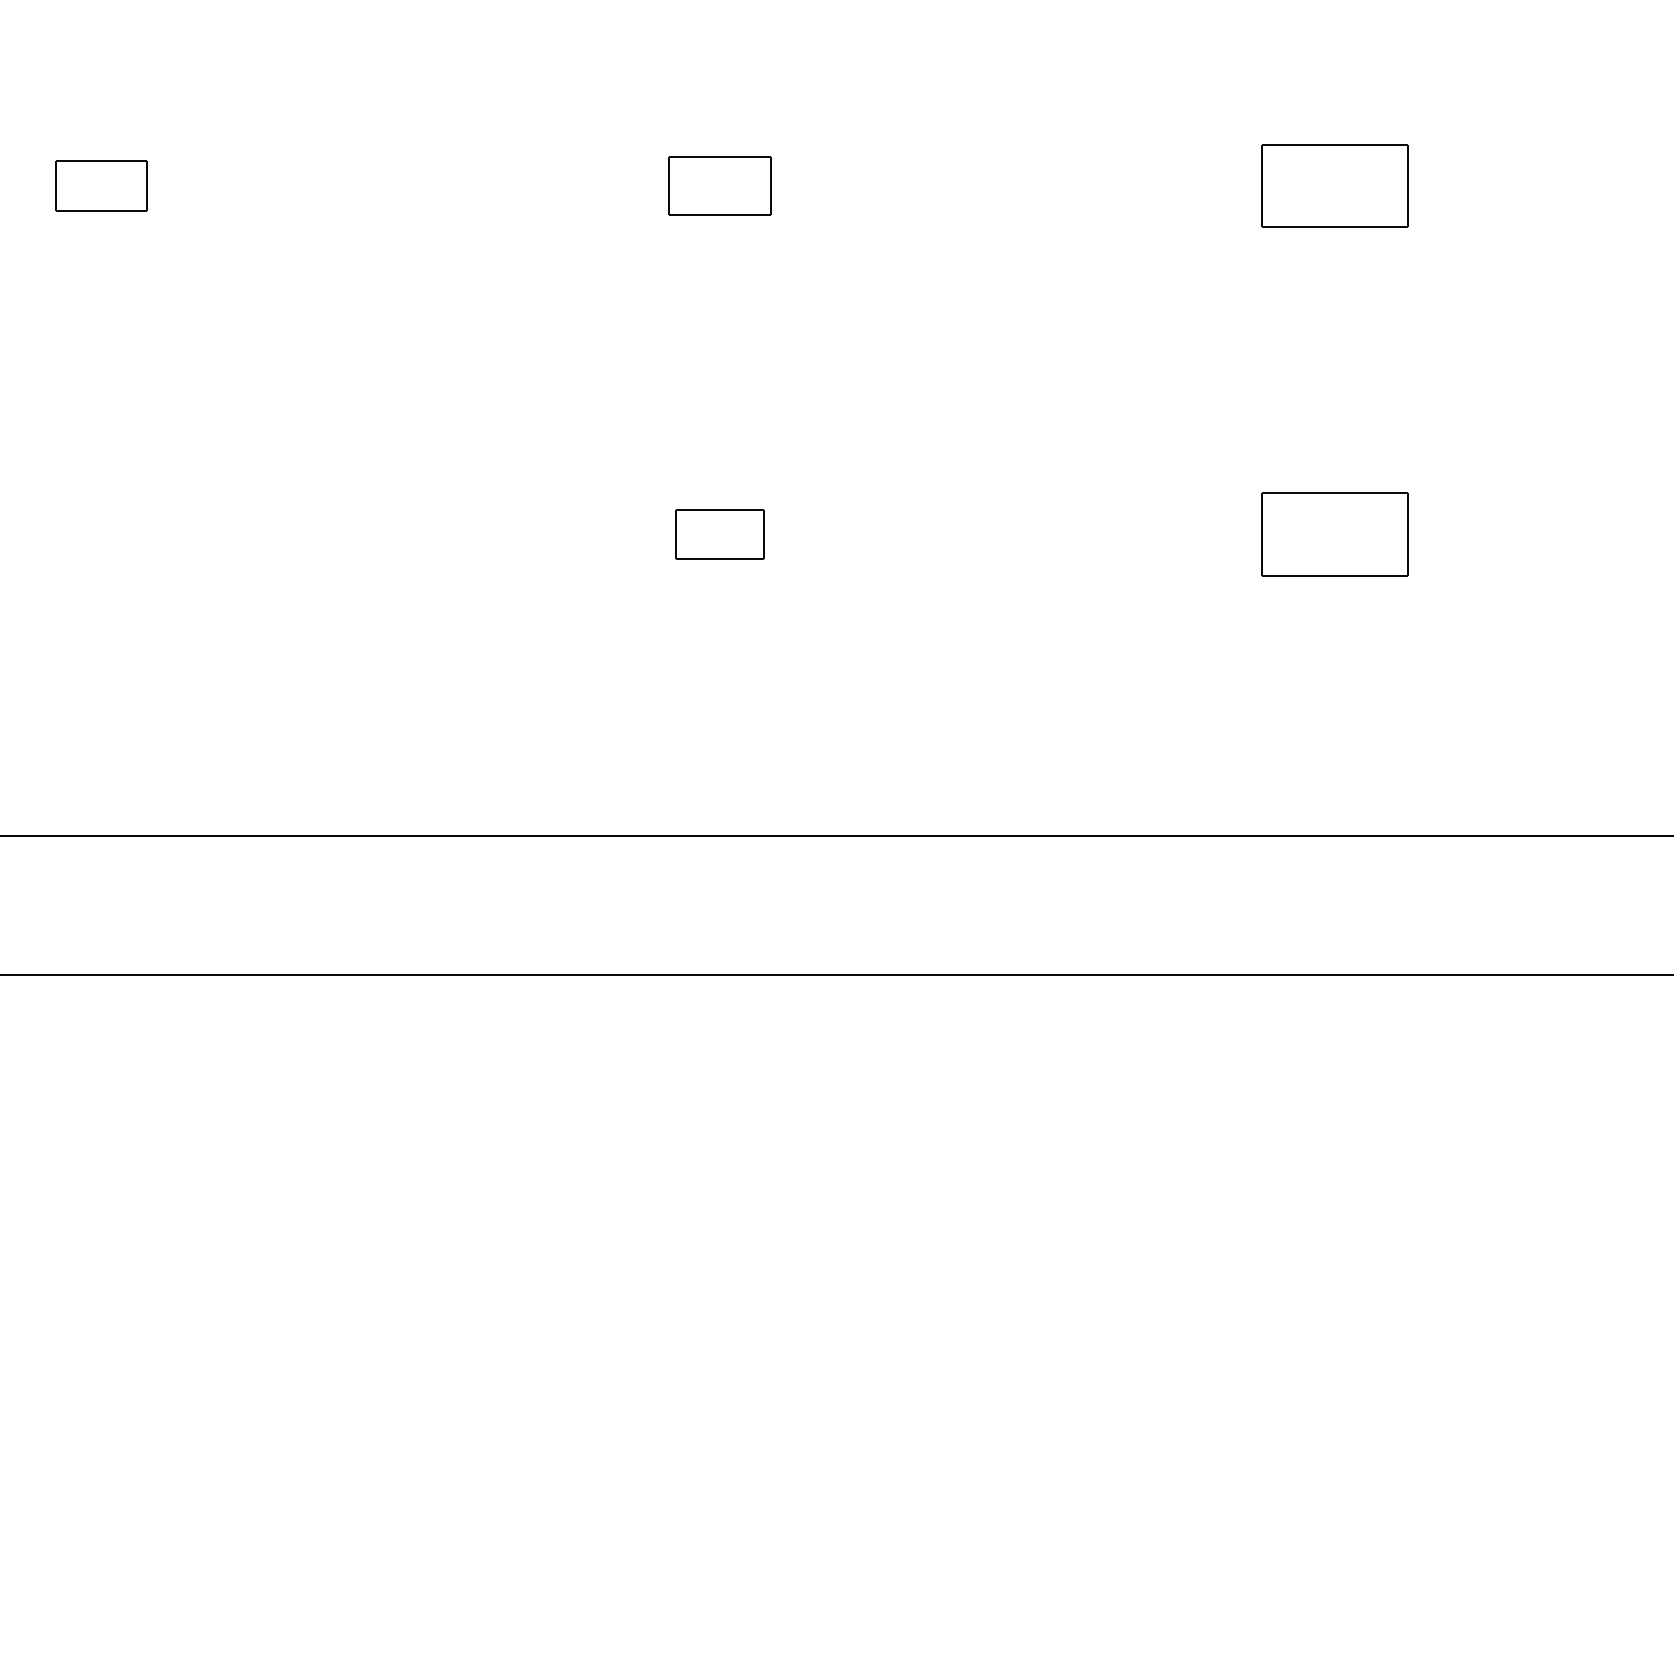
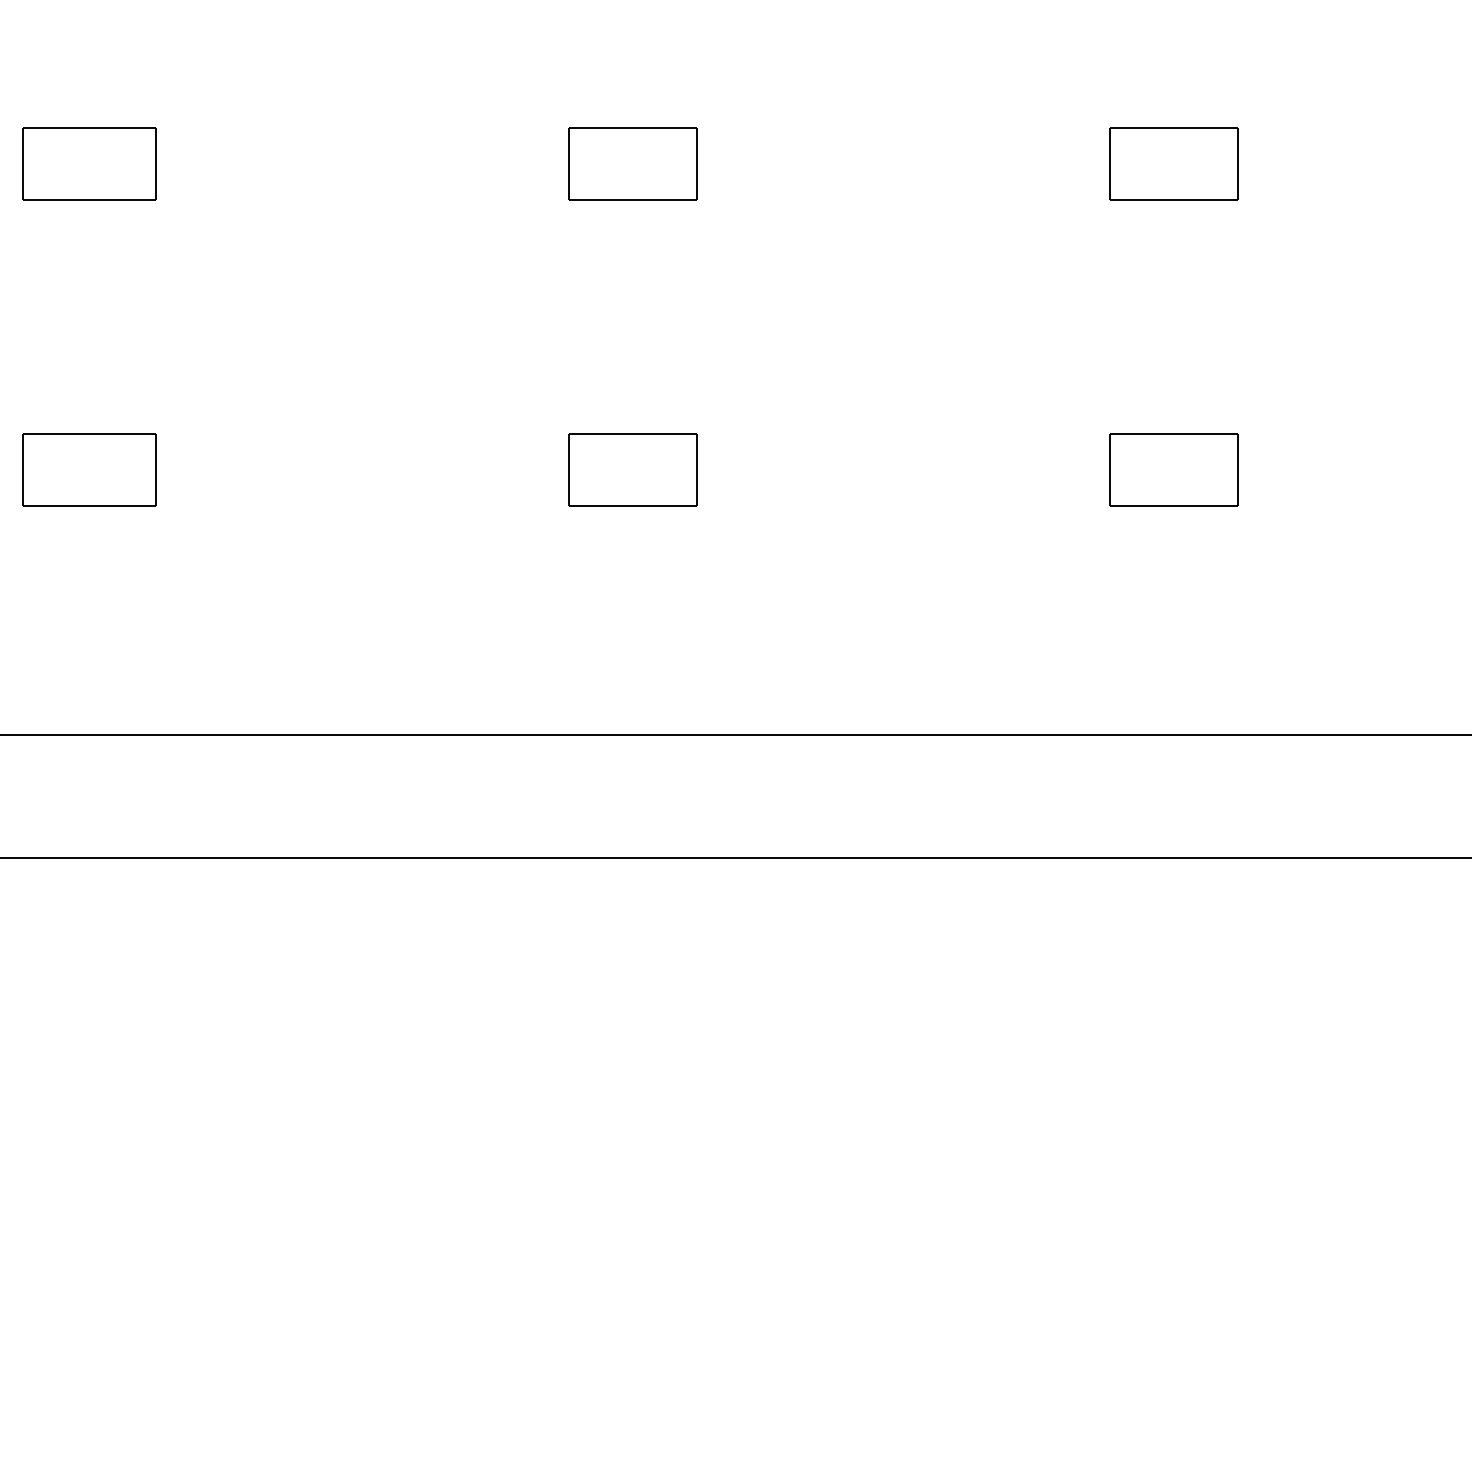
part: (101, 185) -> (89, 163), size x1.67
part: (719, 185) -> (632, 163), size x1.43
part: (101, 534) -> (89, 470), added
part: (719, 534) -> (632, 470), size x1.67

